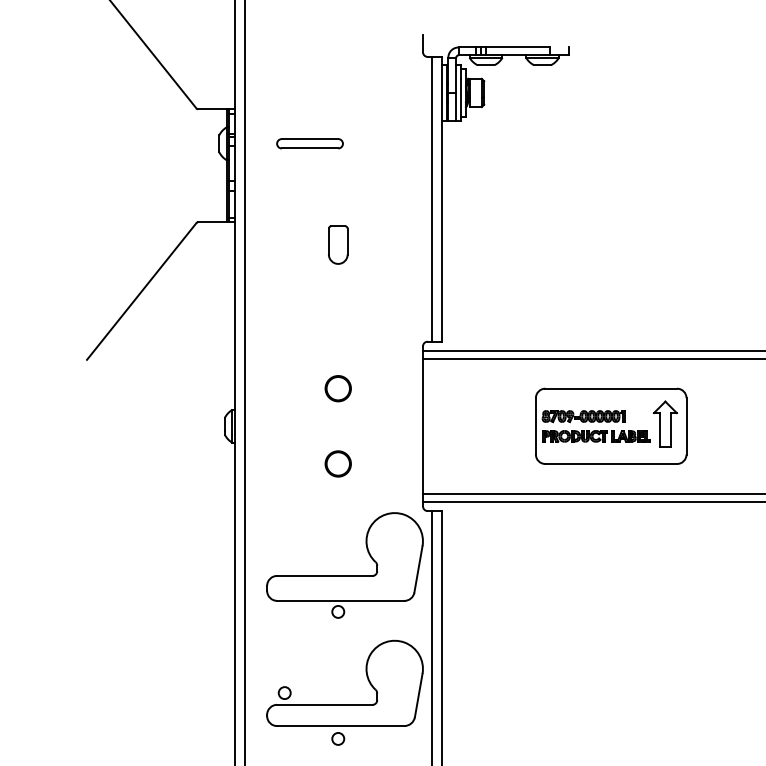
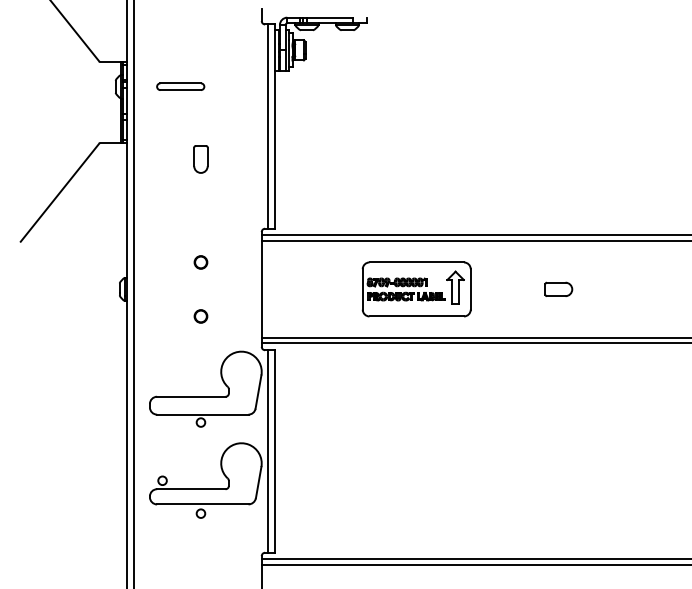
circle: (337, 388) -> (200, 262), size x0.7
part: (610, 426) -> (416, 289), moved
circle: (337, 464) -> (200, 316), size x0.7

